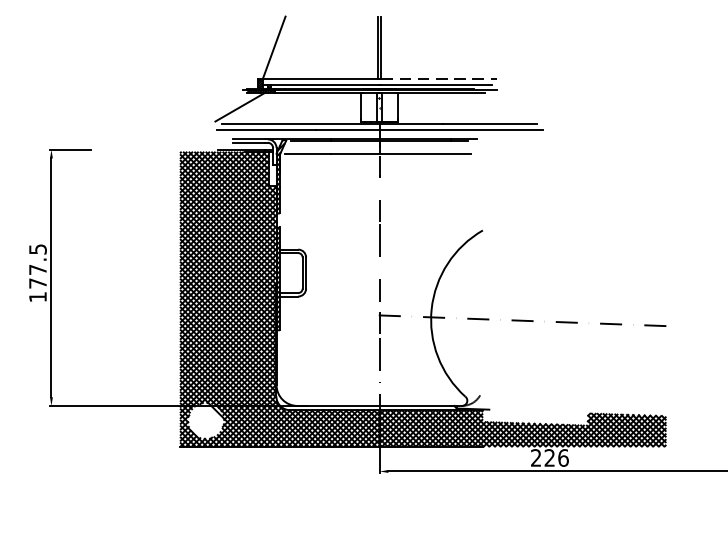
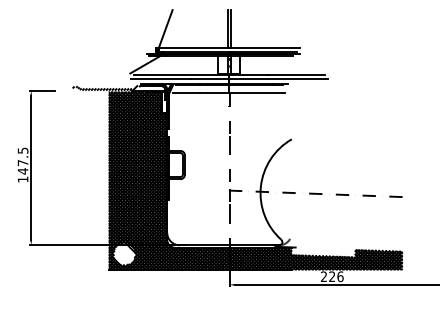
line: (439, 78) -> (265, 47), dashed -> solid
hatch: (197, 151) -> (119, 91), added
text: (37, 283) -> (22, 171), 177.5 -> 147.5

